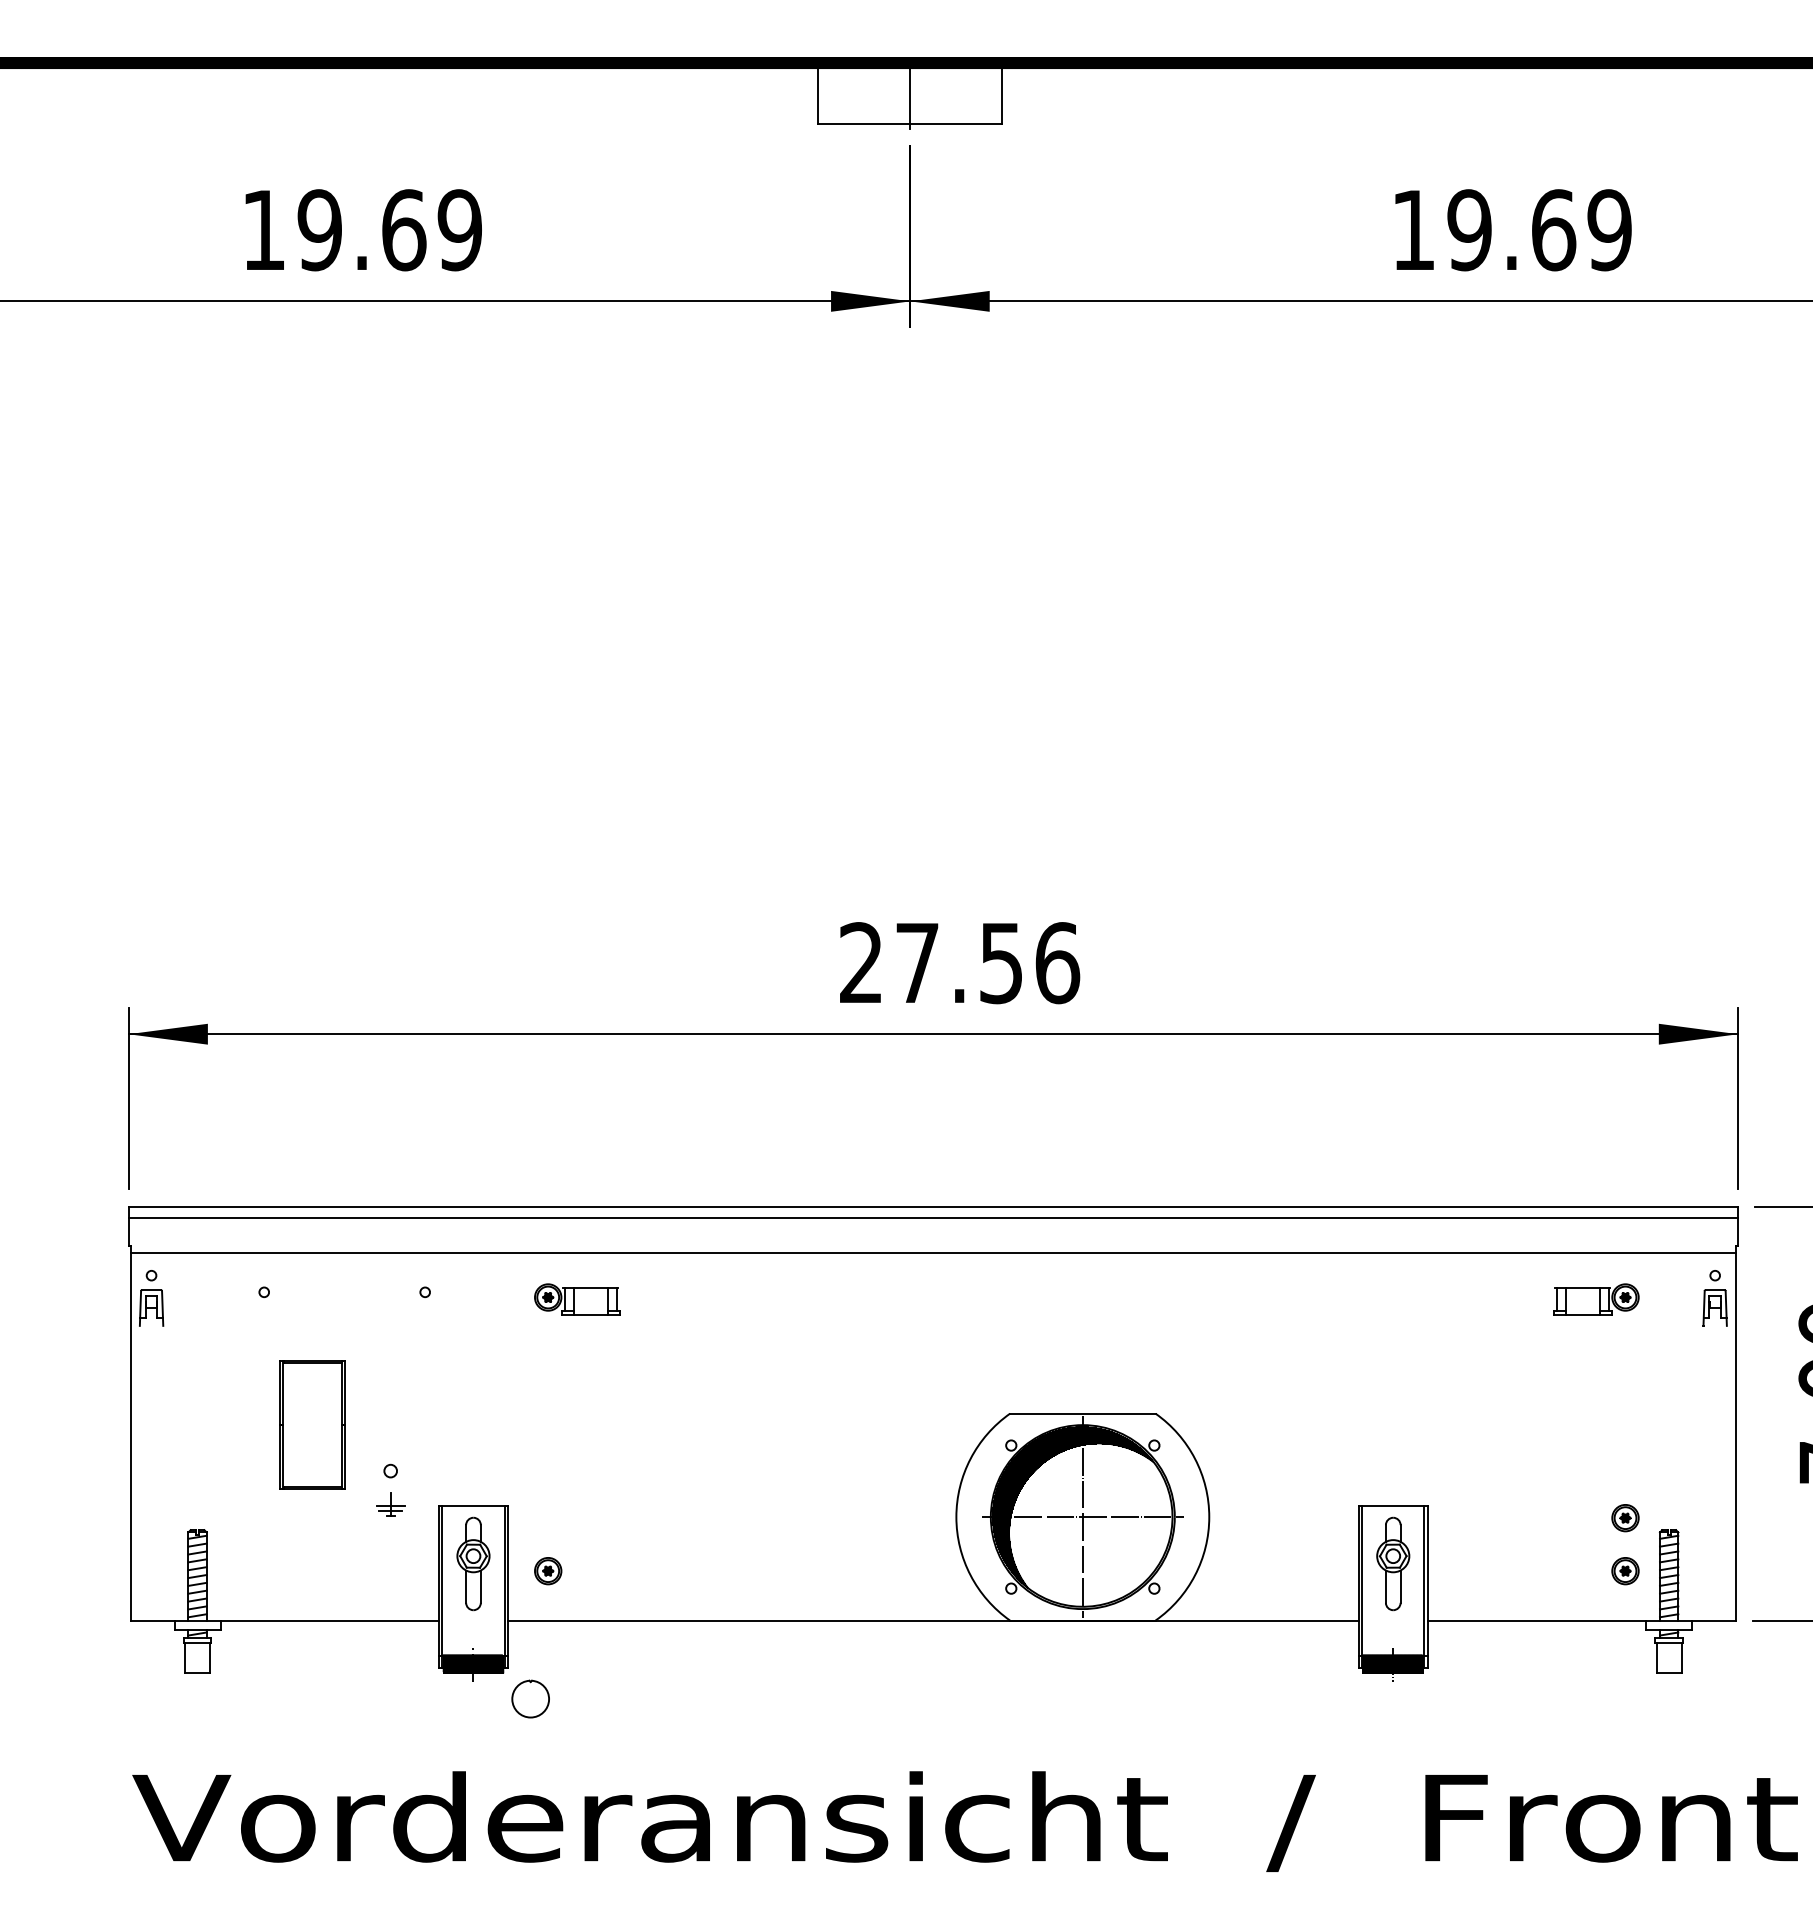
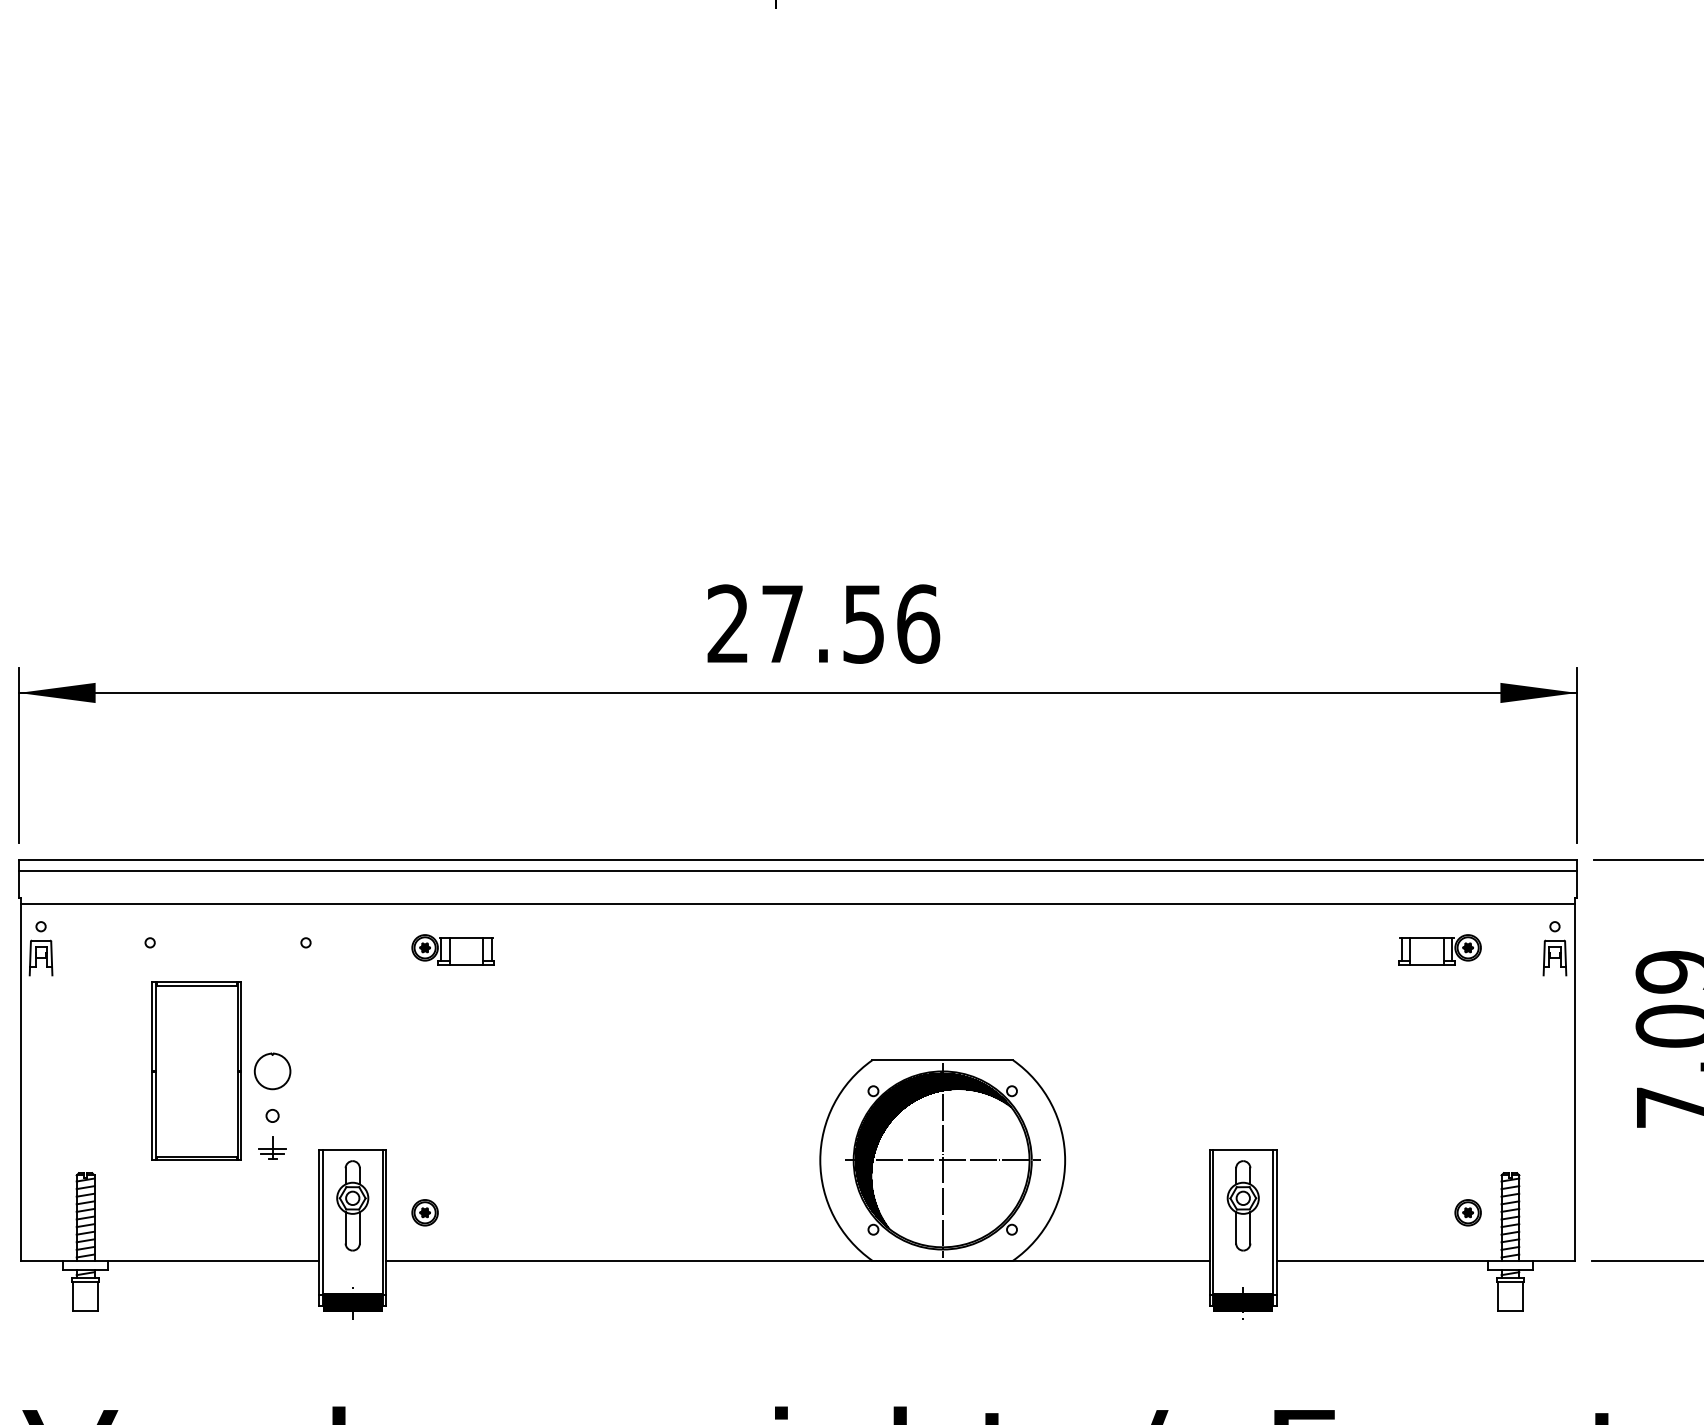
part: (312, 1424) -> (196, 1070), size x1.43
part: (1625, 1518) -> (1468, 1161), removed
part: (530, 1698) -> (272, 1070), moved

